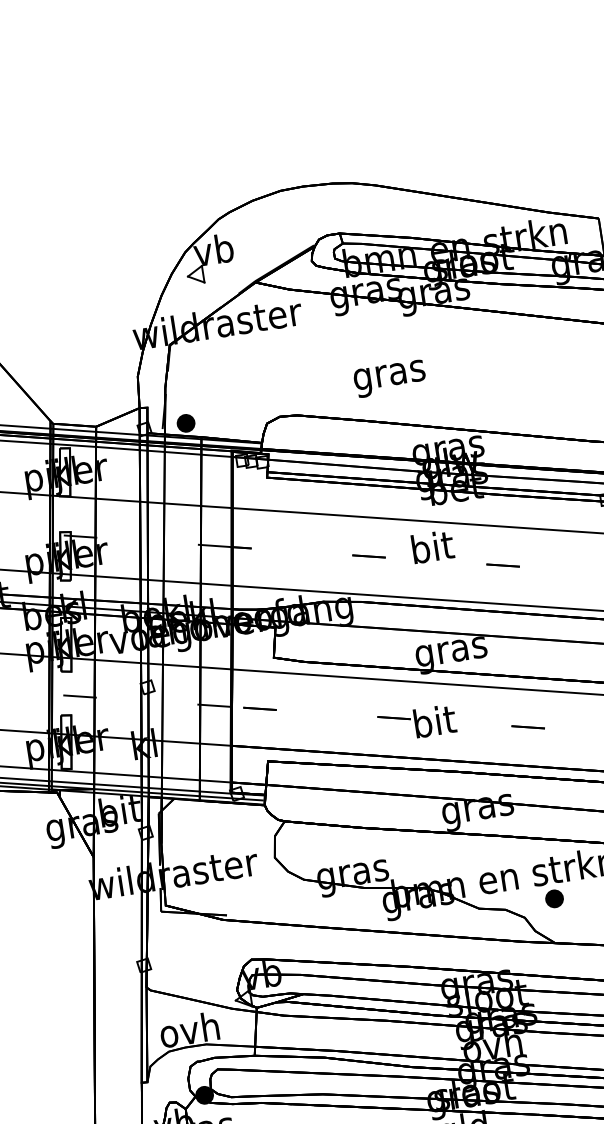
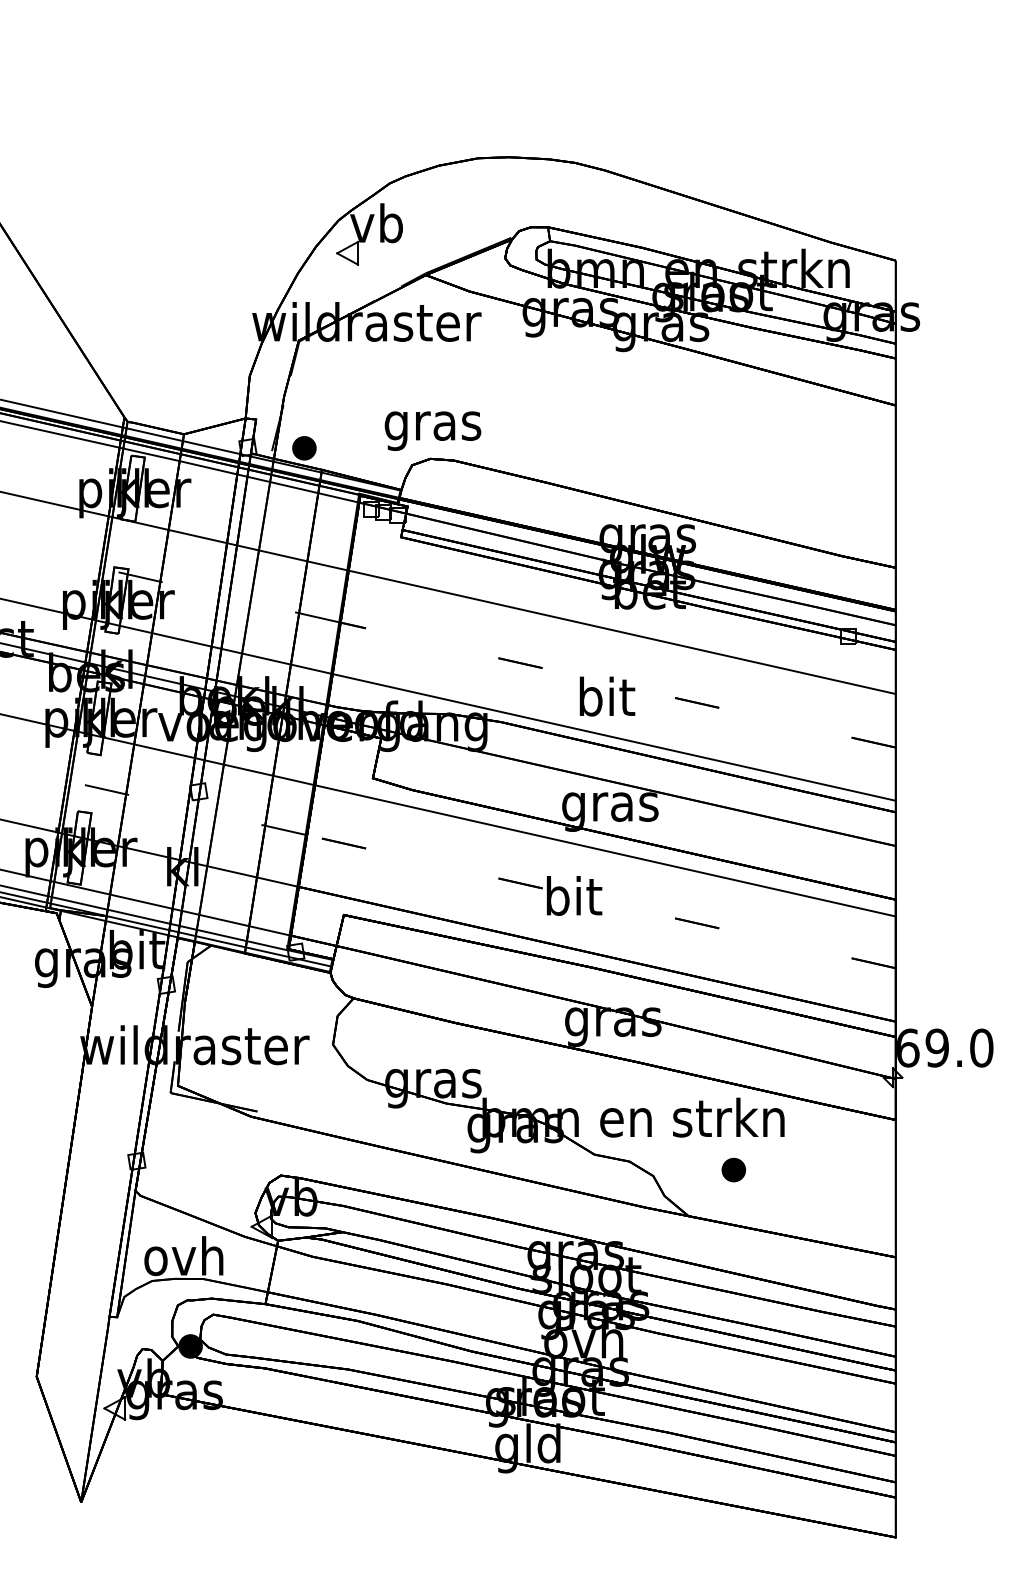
text: (389, 378) -> (432, 430), moved
text: (432, 546) -> (607, 696), moved
part: (554, 898) -> (733, 1169), moved

